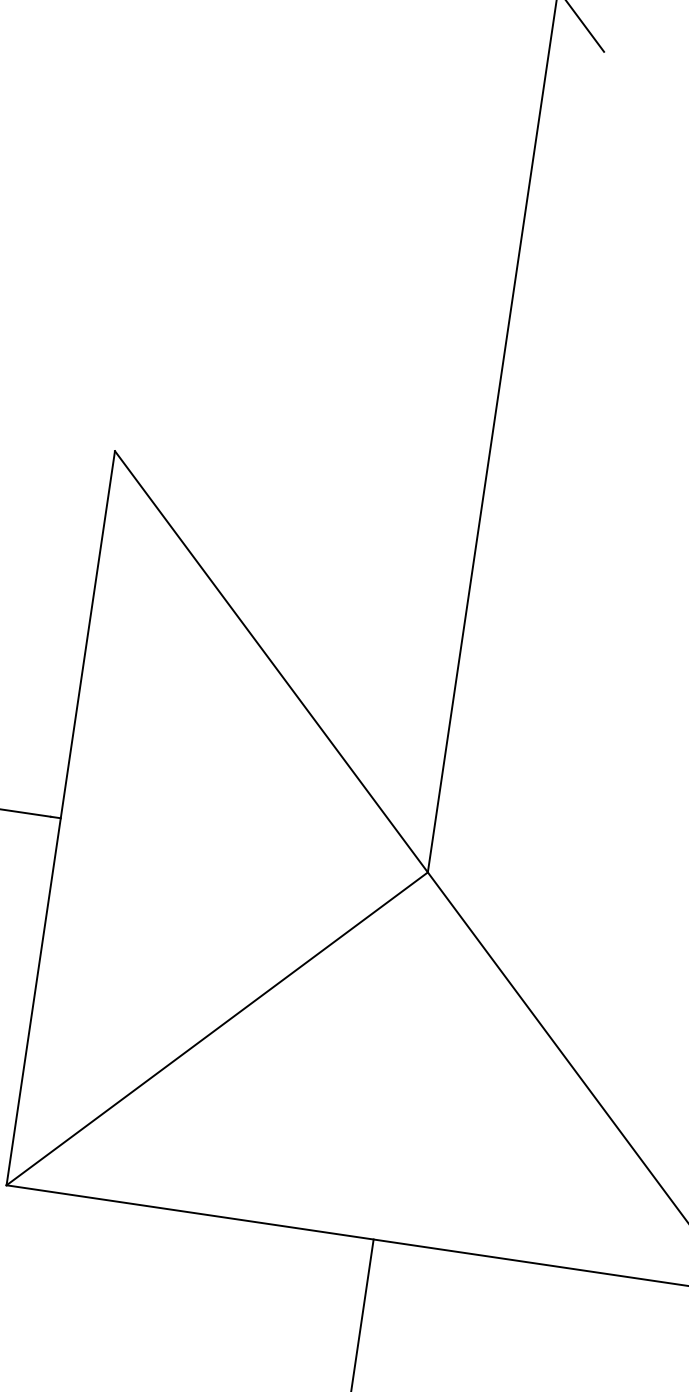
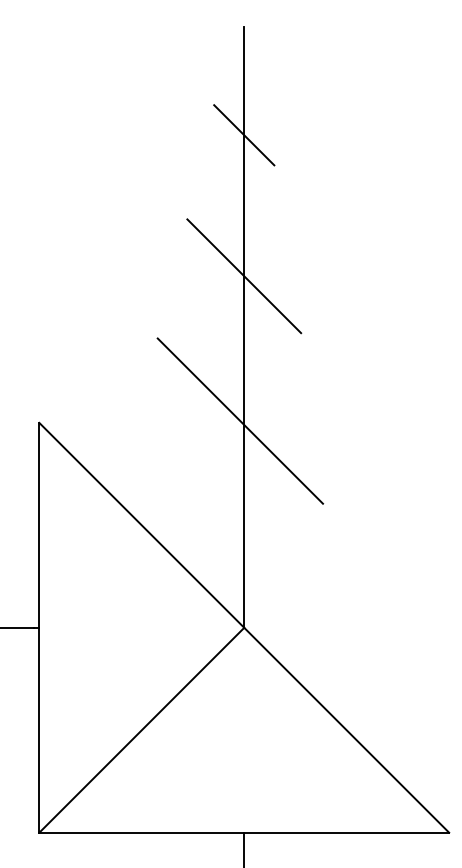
line: (521, 243) -> (244, 276), added
line: (475, 500) -> (240, 420), added

